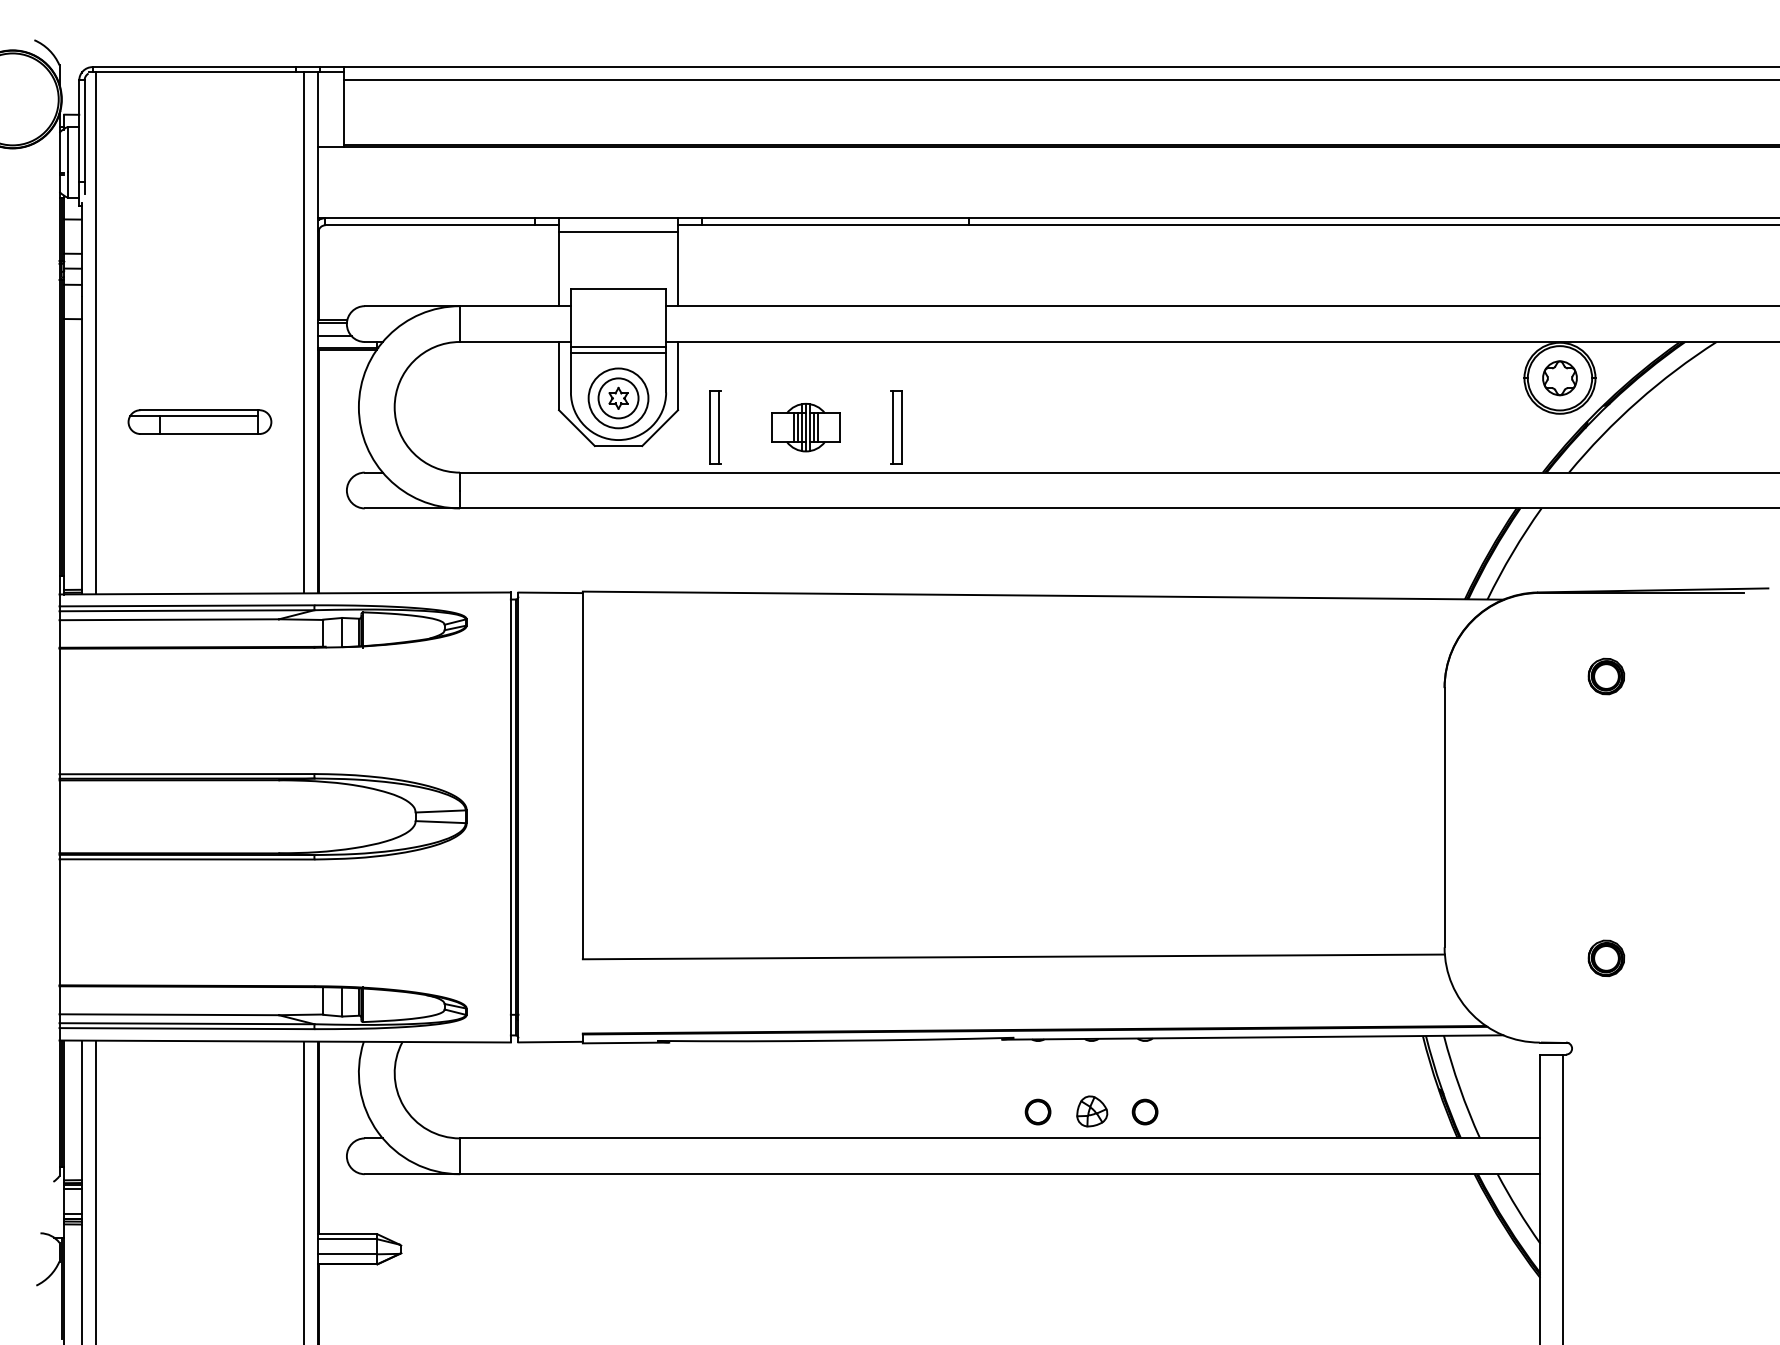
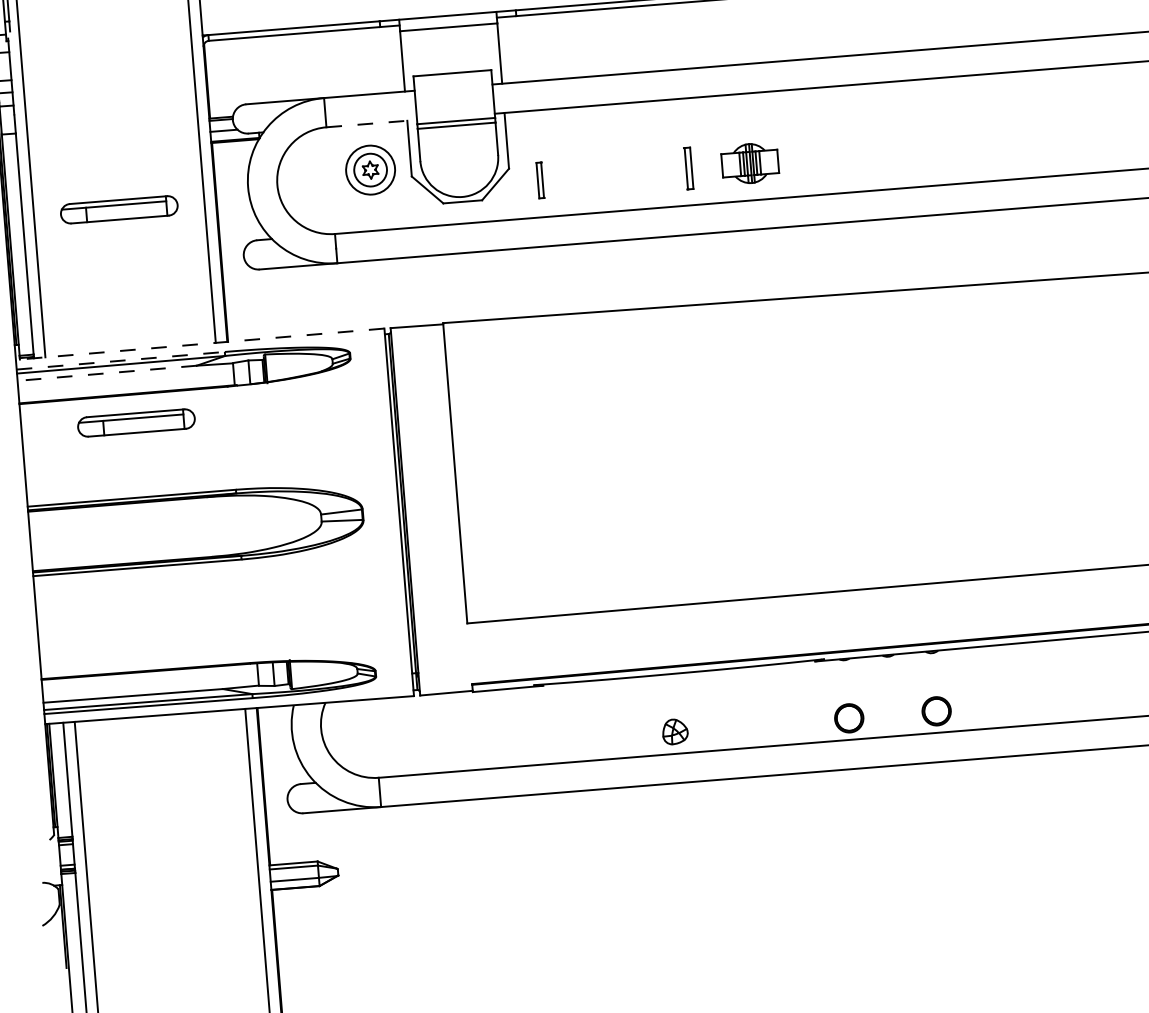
line: (515, 341) -> (371, 123), solid -> dashed
part: (618, 398) -> (370, 170), moved
part: (715, 427) -> (540, 180), size x0.6
part: (805, 427) -> (749, 163), moved
part: (896, 427) -> (688, 168), size x0.7
line: (285, 593) -> (200, 344), solid -> dashed
line: (187, 605) -> (121, 360), solid -> dashed
line: (169, 619) -> (107, 373), solid -> dashed
part: (199, 682) -> (136, 422), added
part: (1037, 1111) -> (848, 717), size x1.4
part: (1092, 1111) -> (675, 731), moved
part: (1144, 1111) -> (936, 710), size x1.4

